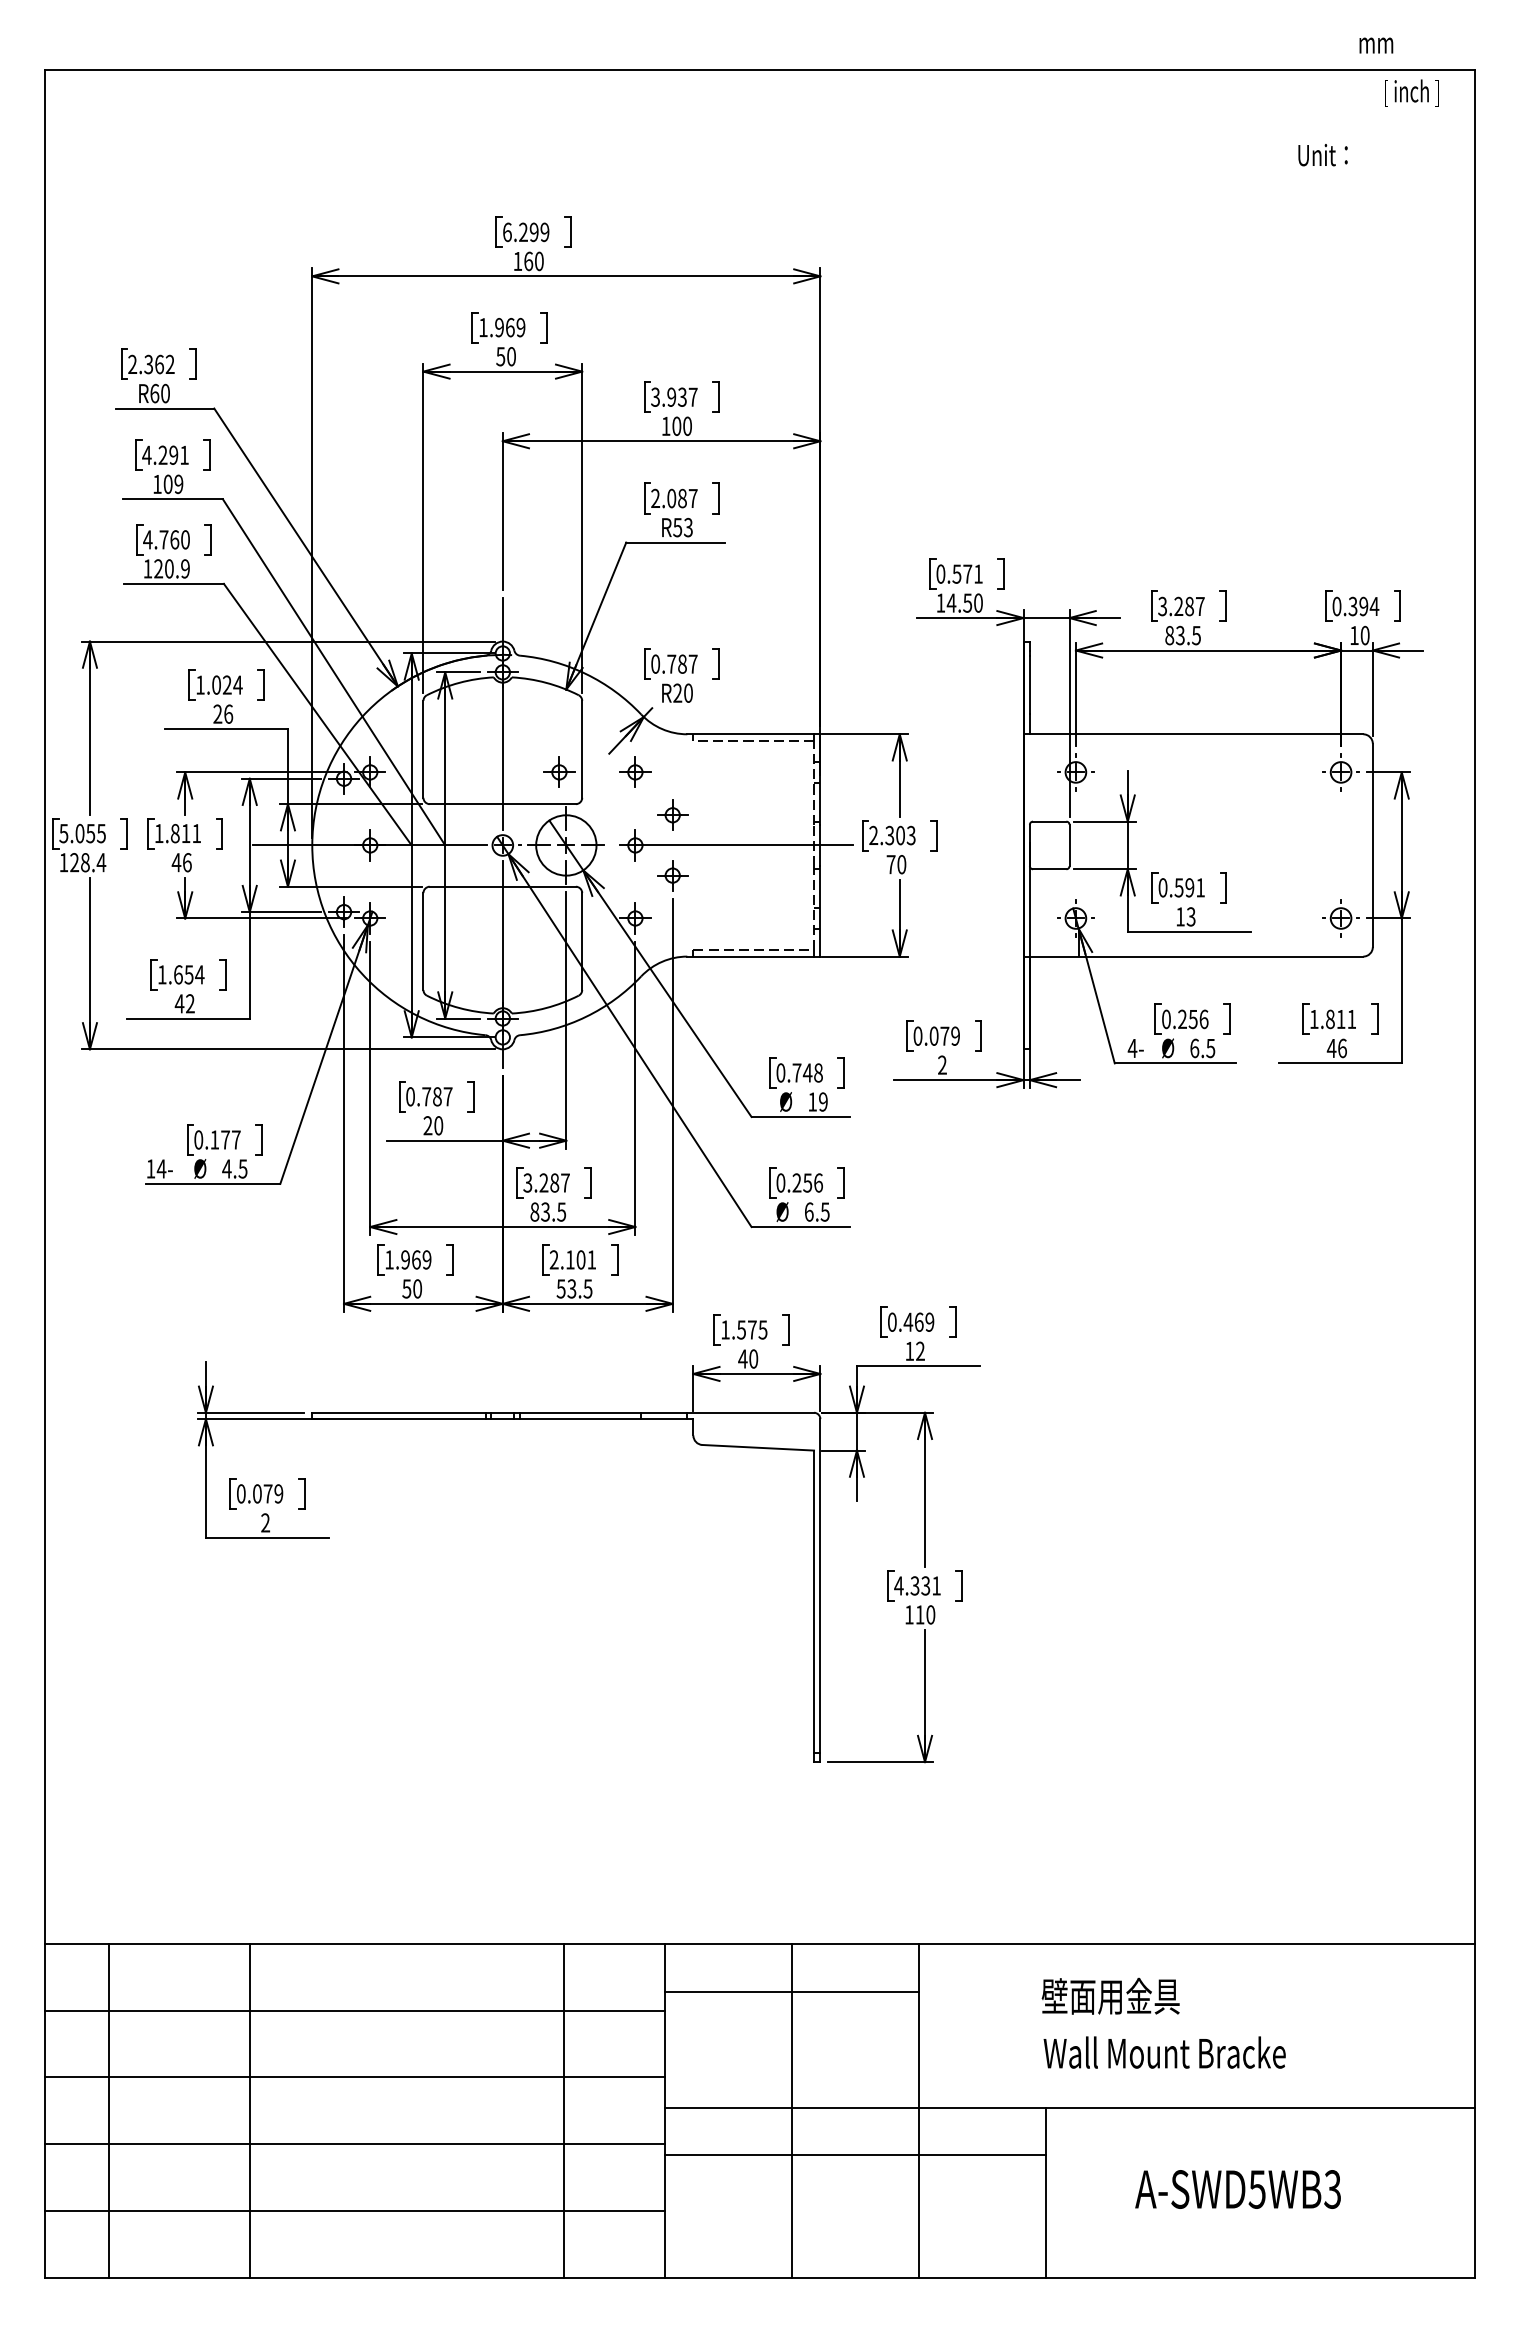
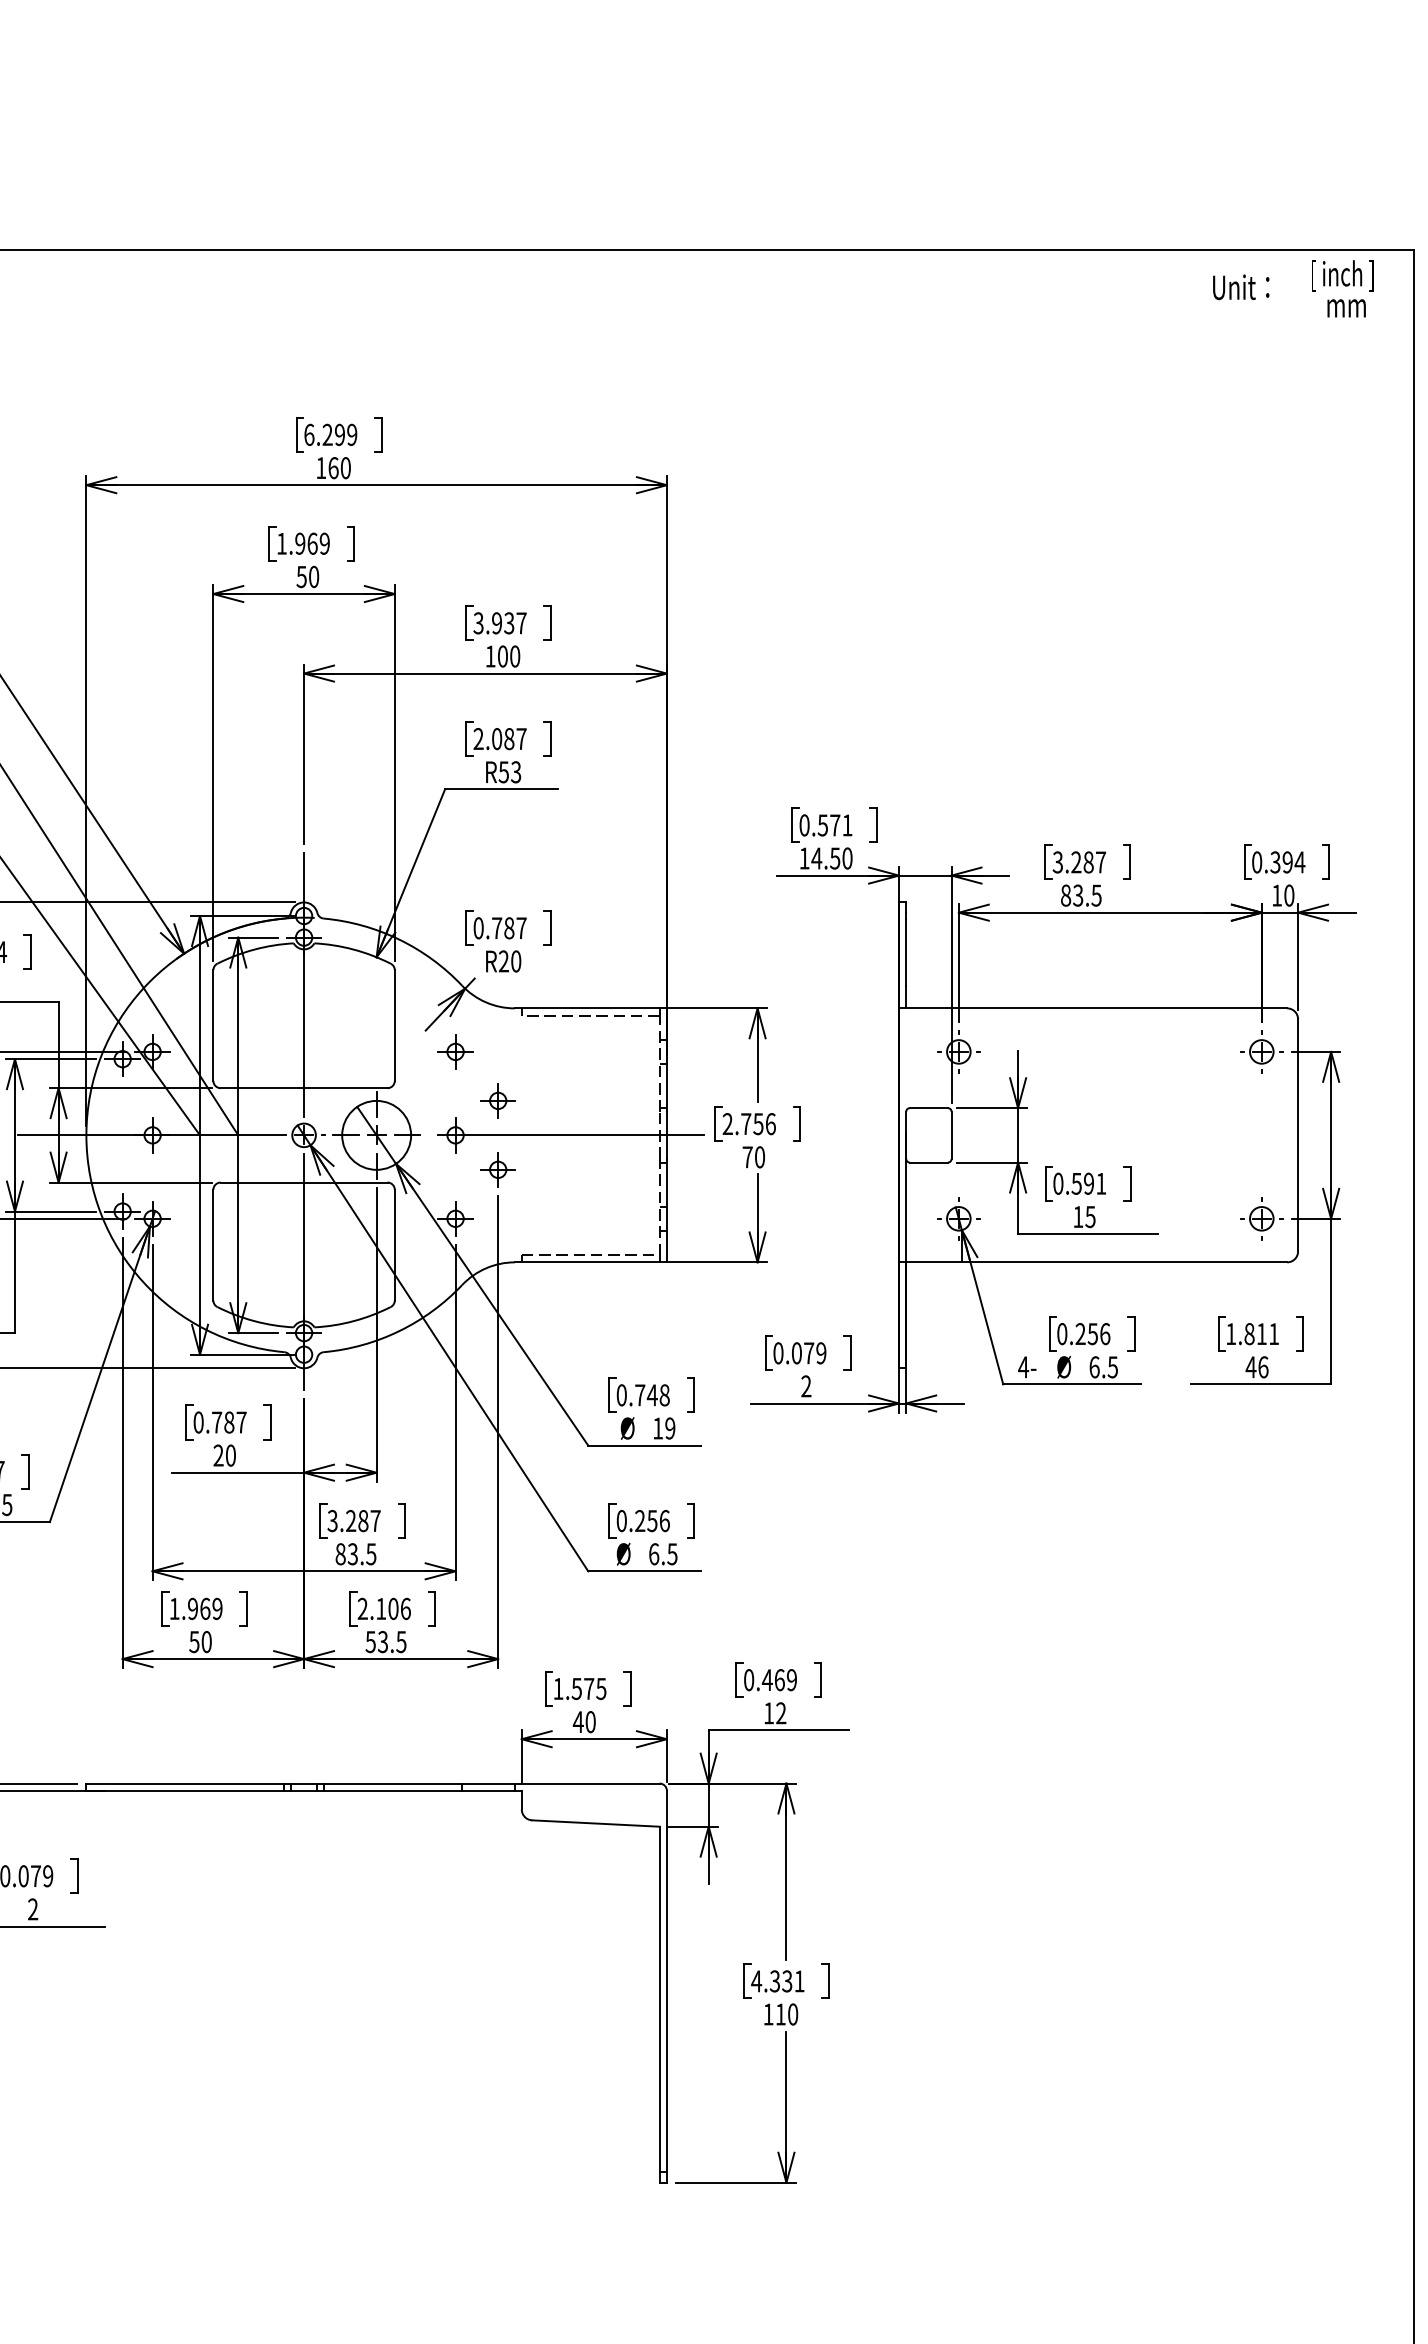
text: (1376, 45) -> (1346, 308), moved
text: (1322, 155) -> (1240, 287), moved
part: (559, 771) -> (368, 1050), removed
text: (900, 835) -> (758, 1124), 2.303 -> 2.756
text: (1191, 916) -> (1090, 1216), 13 -> 15
text: (591, 1259) -> (405, 1608), 2.101 -> 2.106

